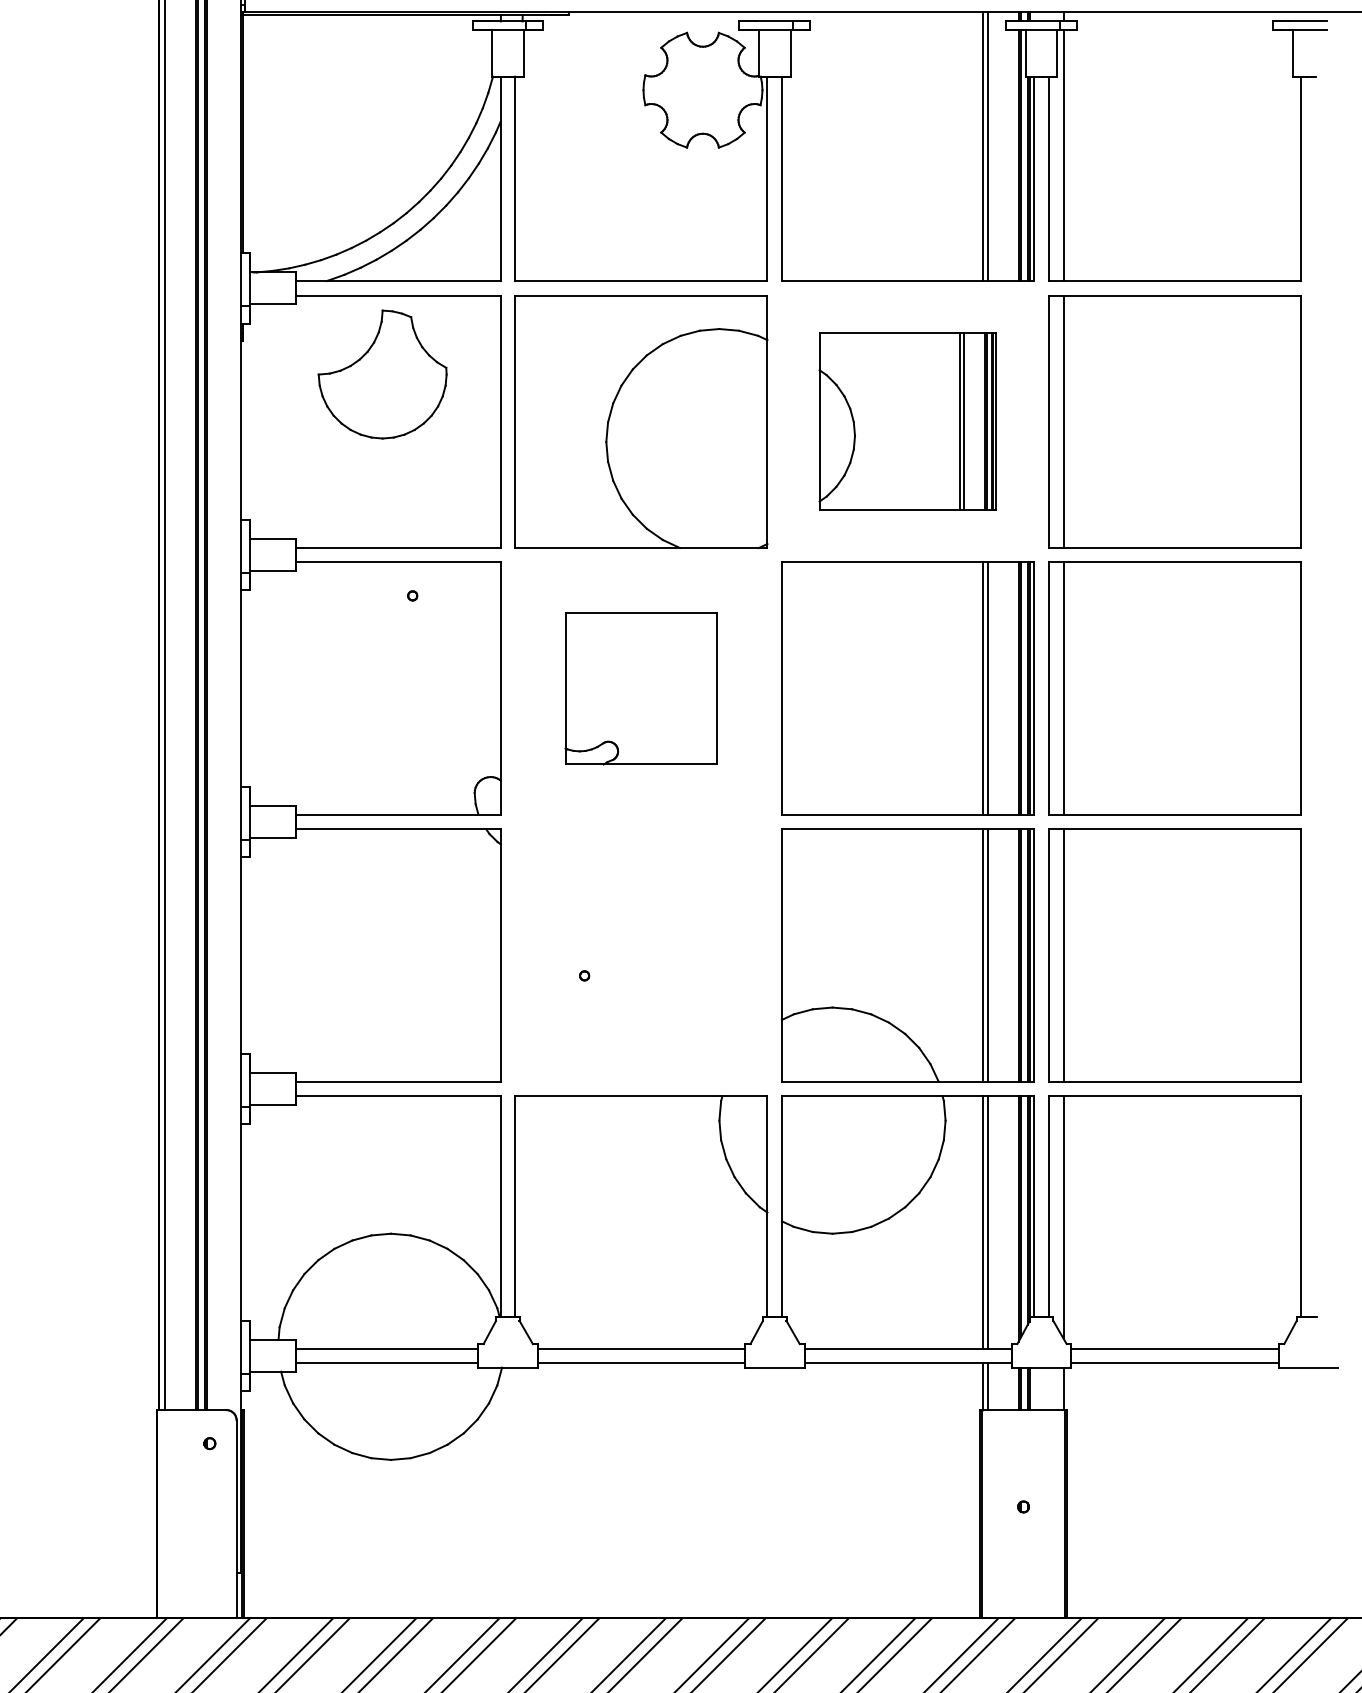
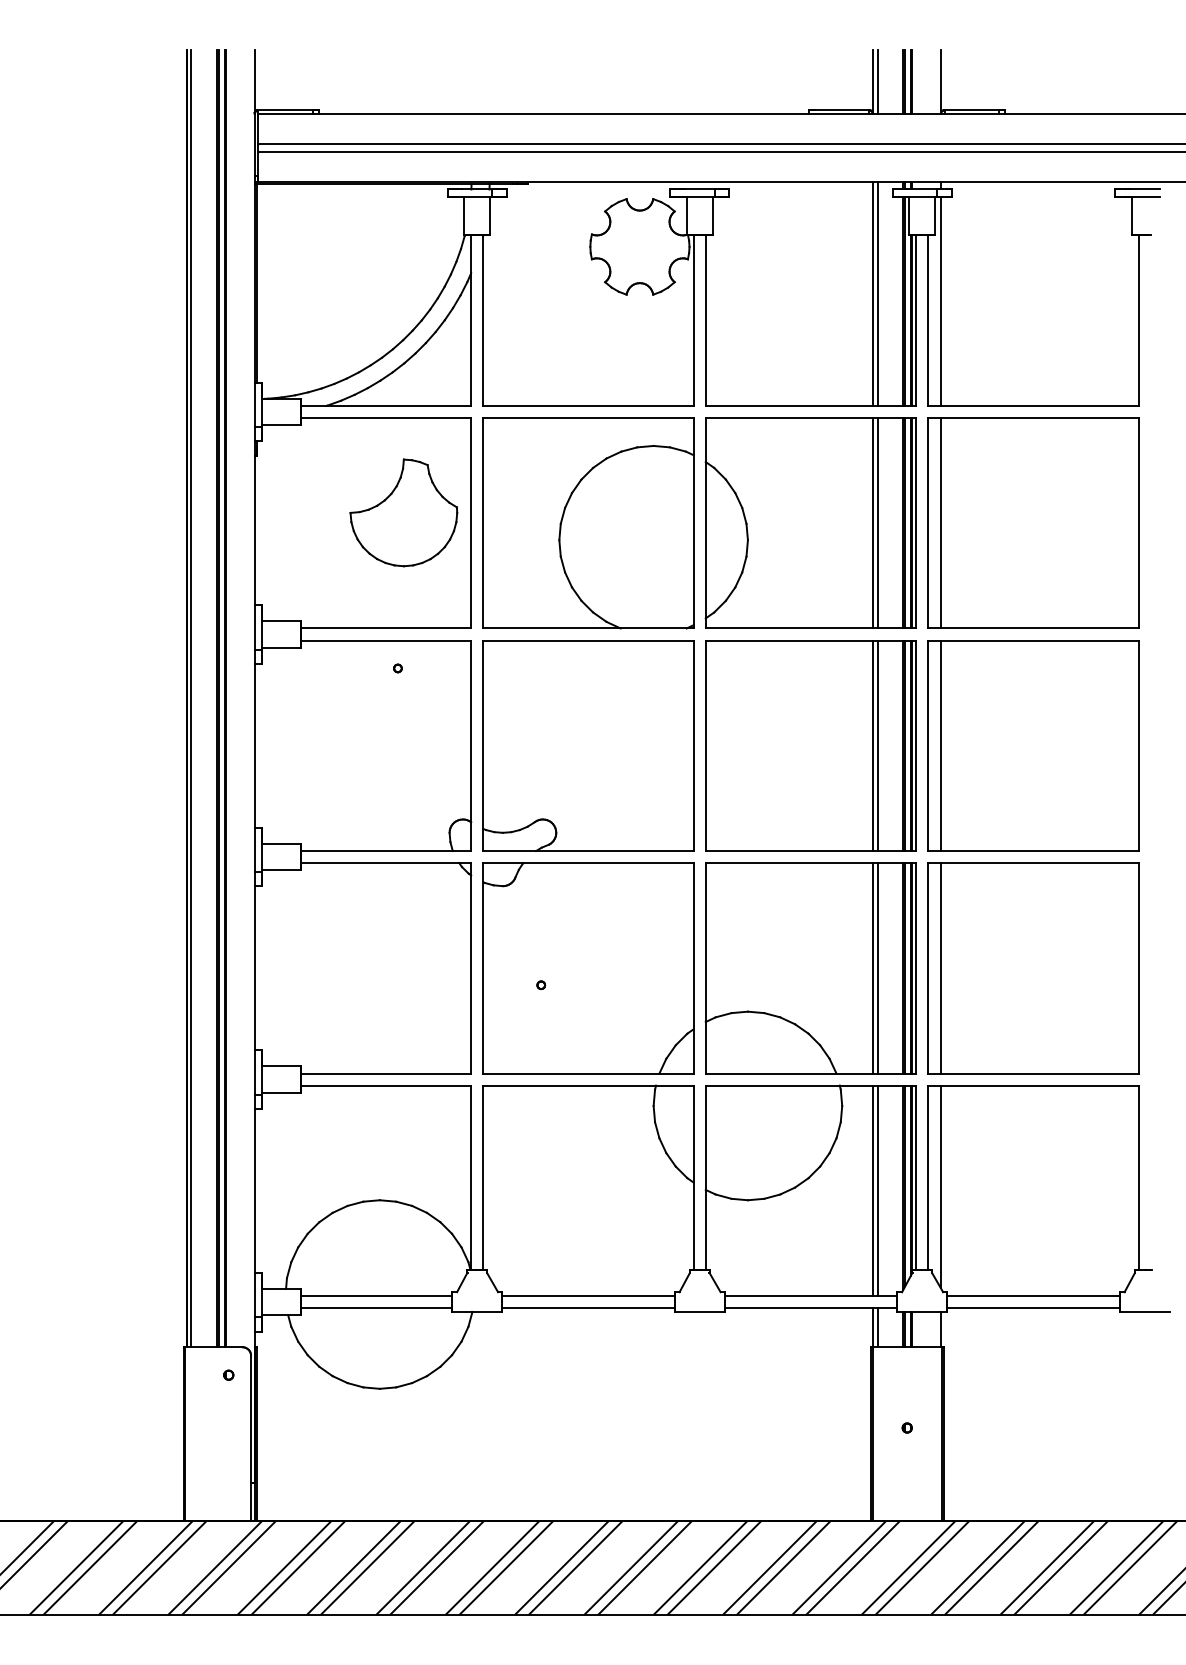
part: (382, 374) -> (403, 512), moved
part: (907, 420) -> (810, 522), size x1.43
part: (641, 688) -> (588, 745), size x1.67
part: (641, 955) -> (588, 968), added

